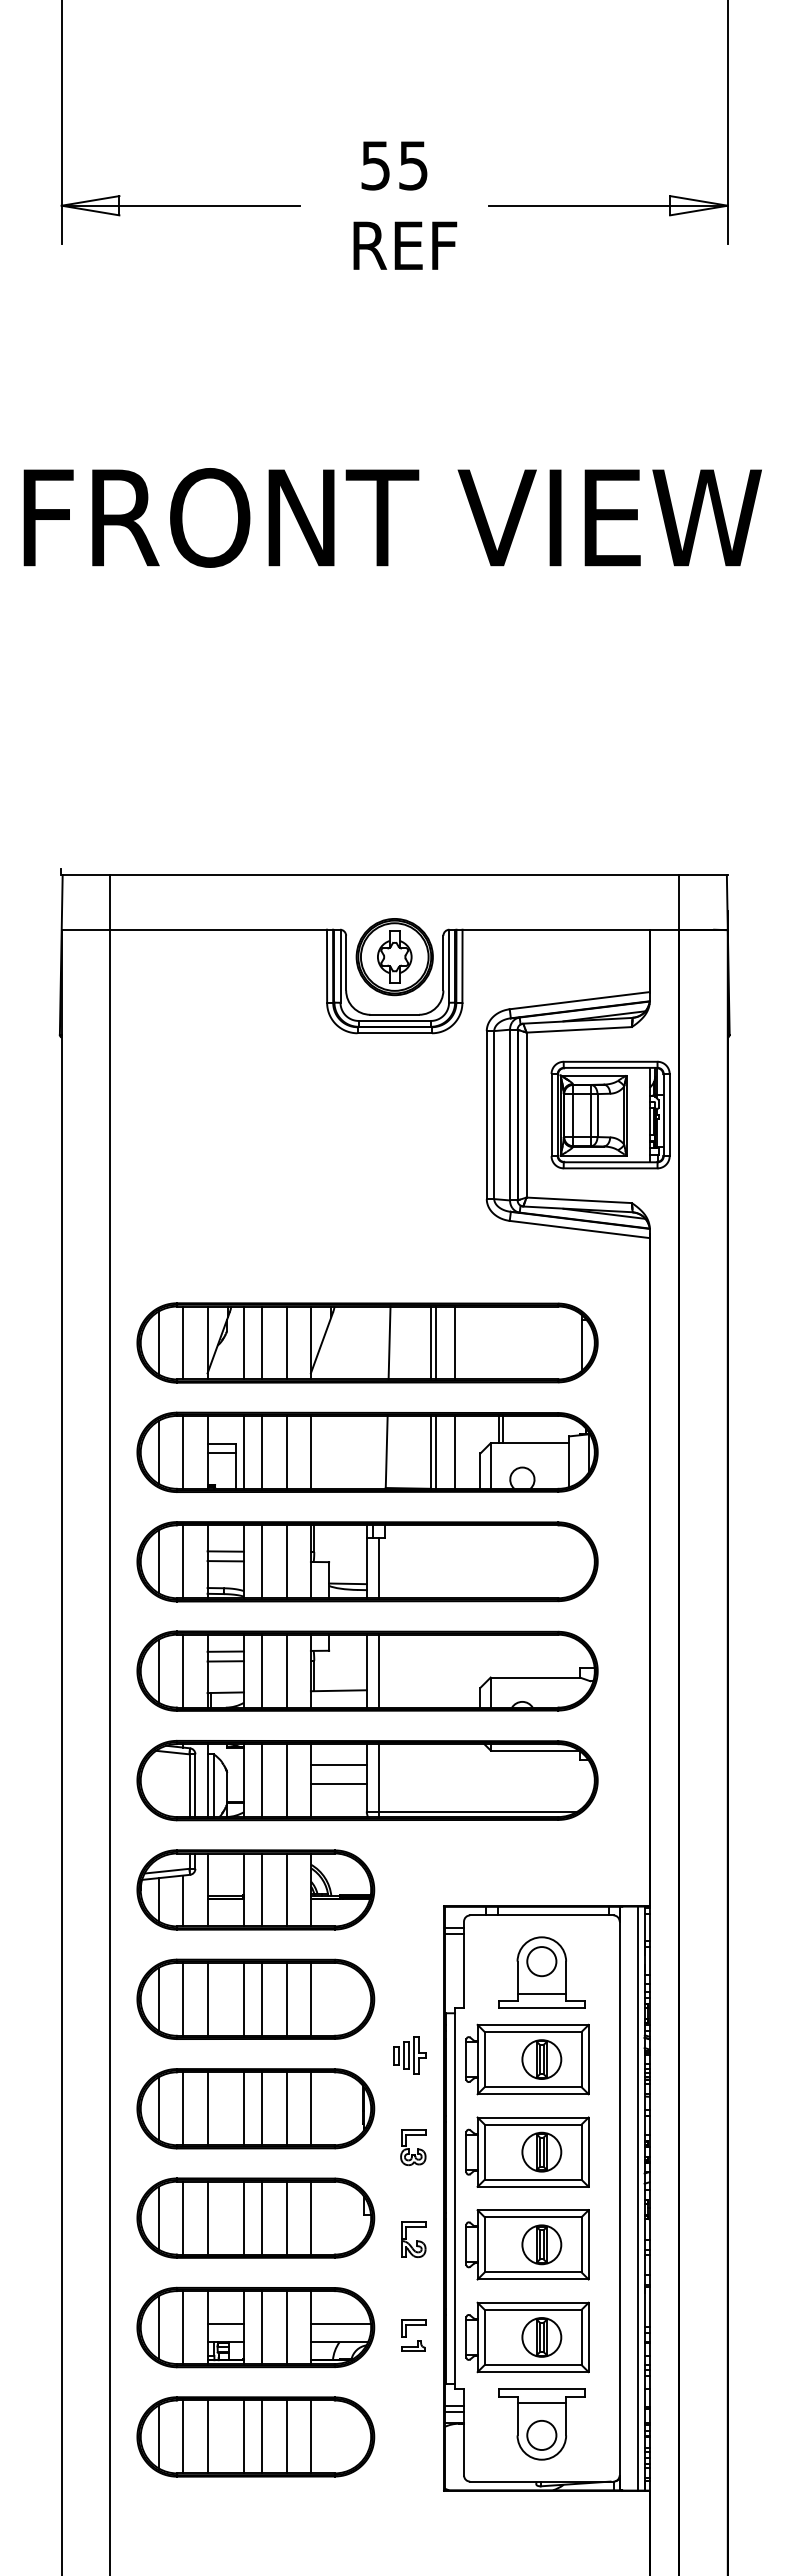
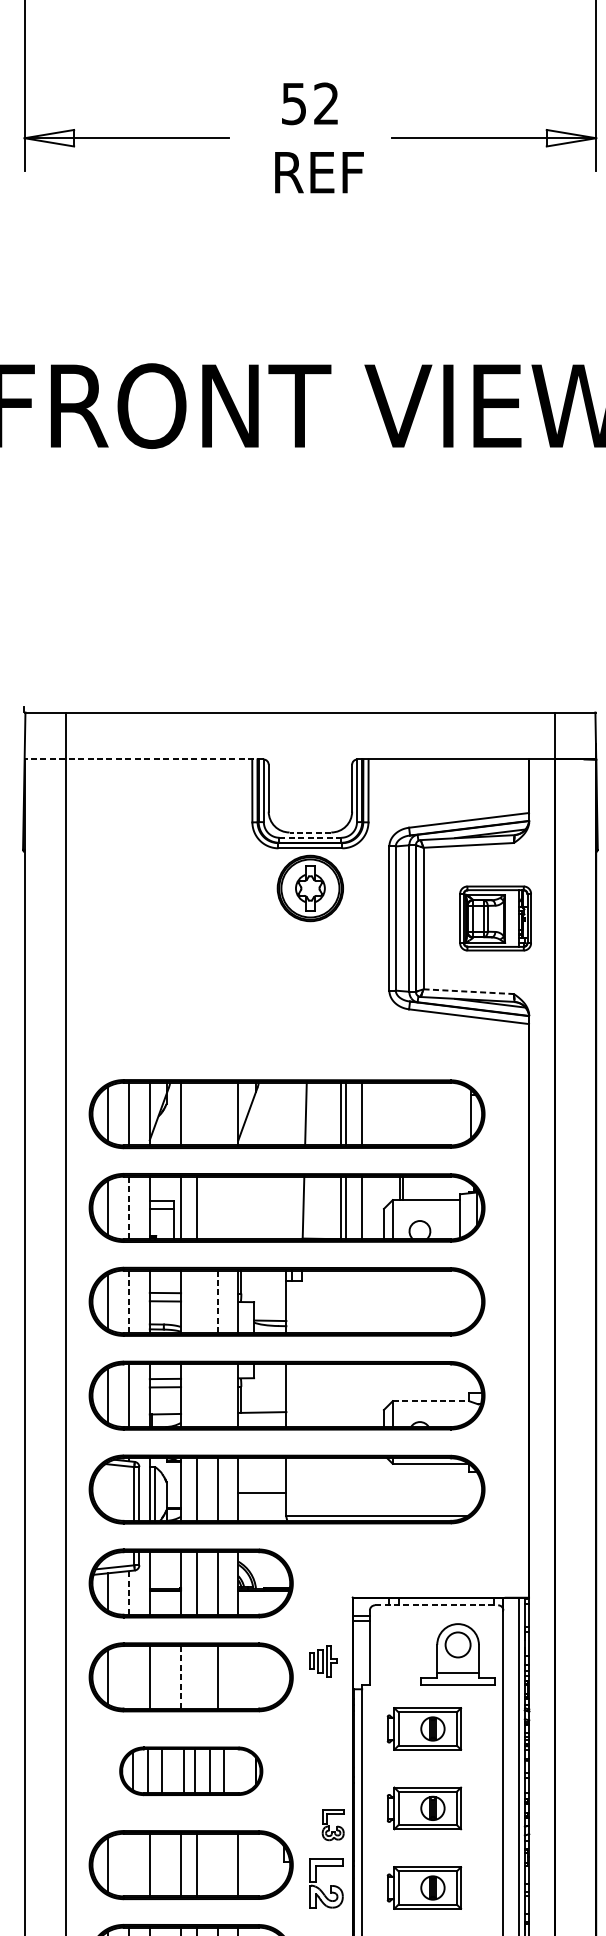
text: (413, 165) -> (326, 103), 55 -> 52
line: (200, 929) -> (143, 759), solid -> dashed
part: (394, 957) -> (310, 888), moved
line: (394, 1014) -> (310, 832), solid -> dashed
line: (395, 1020) -> (311, 837), solid -> dashed
part: (610, 1114) -> (495, 918), size x0.7
line: (579, 1200) -> (468, 991), solid -> dashed
line: (262, 1342) -> (196, 1113), removed
line: (286, 1342) -> (217, 1113), removed
line: (286, 1451) -> (217, 1207), removed
line: (310, 1451) -> (238, 1207), removed
line: (183, 1452) -> (129, 1208), solid -> dashed
line: (262, 1561) -> (196, 1301), removed
line: (183, 1562) -> (129, 1302), solid -> dashed
line: (286, 1562) -> (217, 1302), solid -> dashed
line: (378, 1567) -> (296, 1306), removed
line: (262, 1670) -> (196, 1395), removed
line: (286, 1670) -> (217, 1395), removed
line: (378, 1670) -> (296, 1395), removed
line: (535, 1677) -> (431, 1401), solid -> dashed
line: (338, 1765) -> (262, 1476), removed
line: (378, 1780) -> (296, 1489), removed
line: (183, 1901) -> (129, 1593), solid -> dashed
line: (541, 1915) -> (436, 1605), solid -> dashed
part: (541, 1972) -> (457, 1654), moved
line: (183, 1998) -> (129, 1676), removed
line: (244, 1998) -> (181, 1676), solid -> dashed
line: (262, 1998) -> (196, 1676), removed
line: (310, 1998) -> (238, 1676), removed
part: (409, 2055) -> (323, 1661), moved
part: (527, 2059) -> (424, 1728), size x0.7
part: (255, 2108) -> (190, 1770), size x0.7
part: (413, 2147) -> (333, 1825), moved
part: (527, 2151) -> (424, 1807), size x0.7
line: (183, 2217) -> (129, 1864), removed
line: (286, 2217) -> (217, 1864), removed
part: (413, 2239) -> (326, 1883), size x1.6
part: (527, 2244) -> (424, 1887), size x0.7

